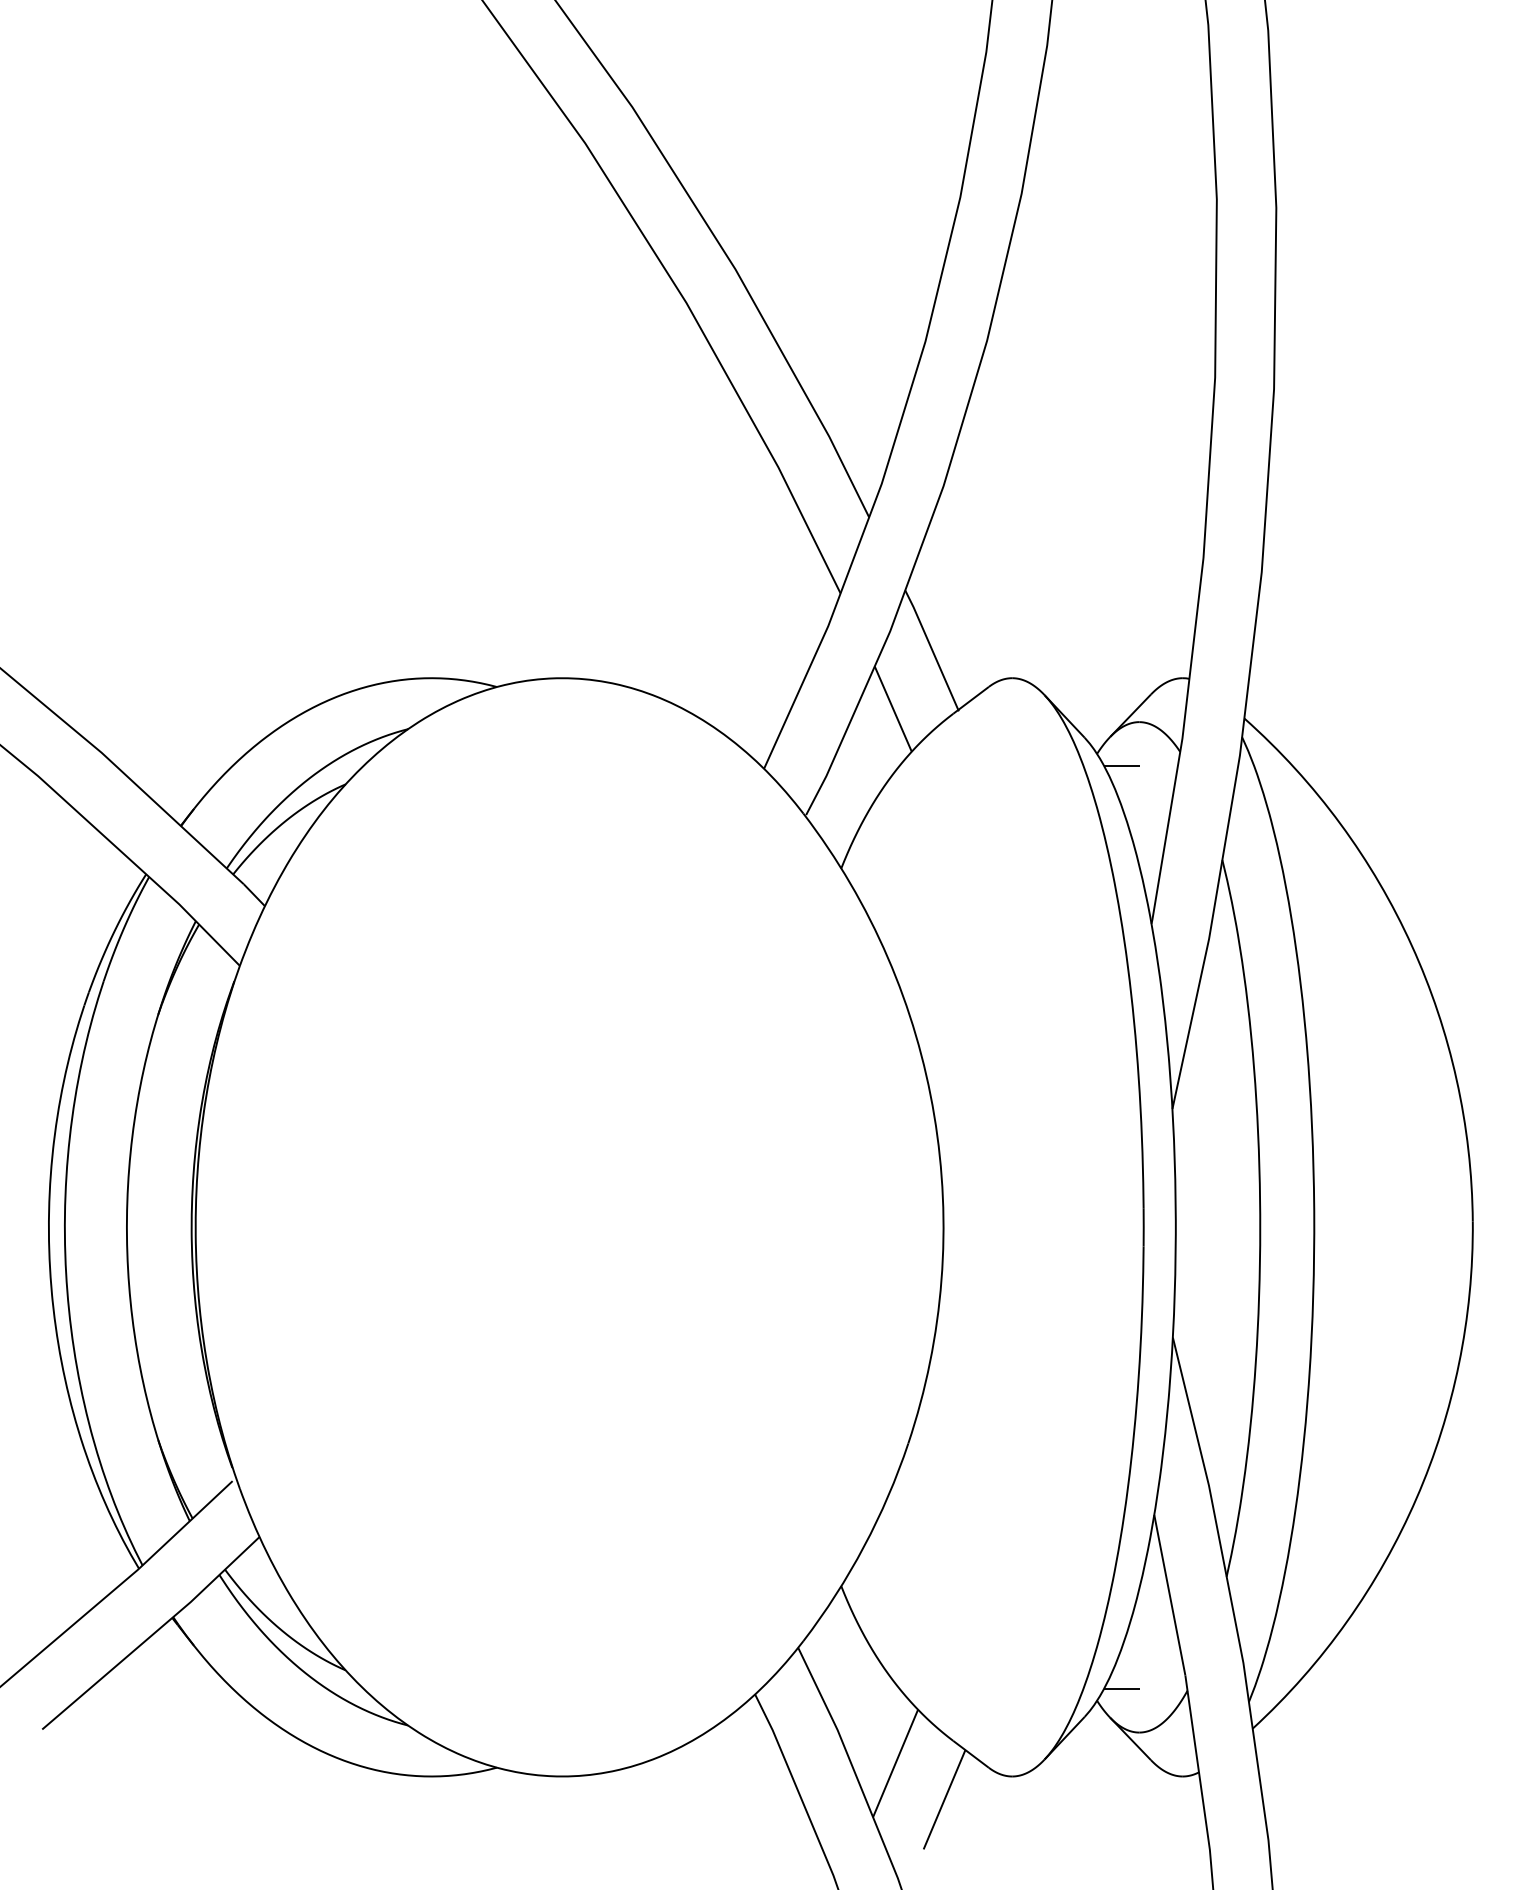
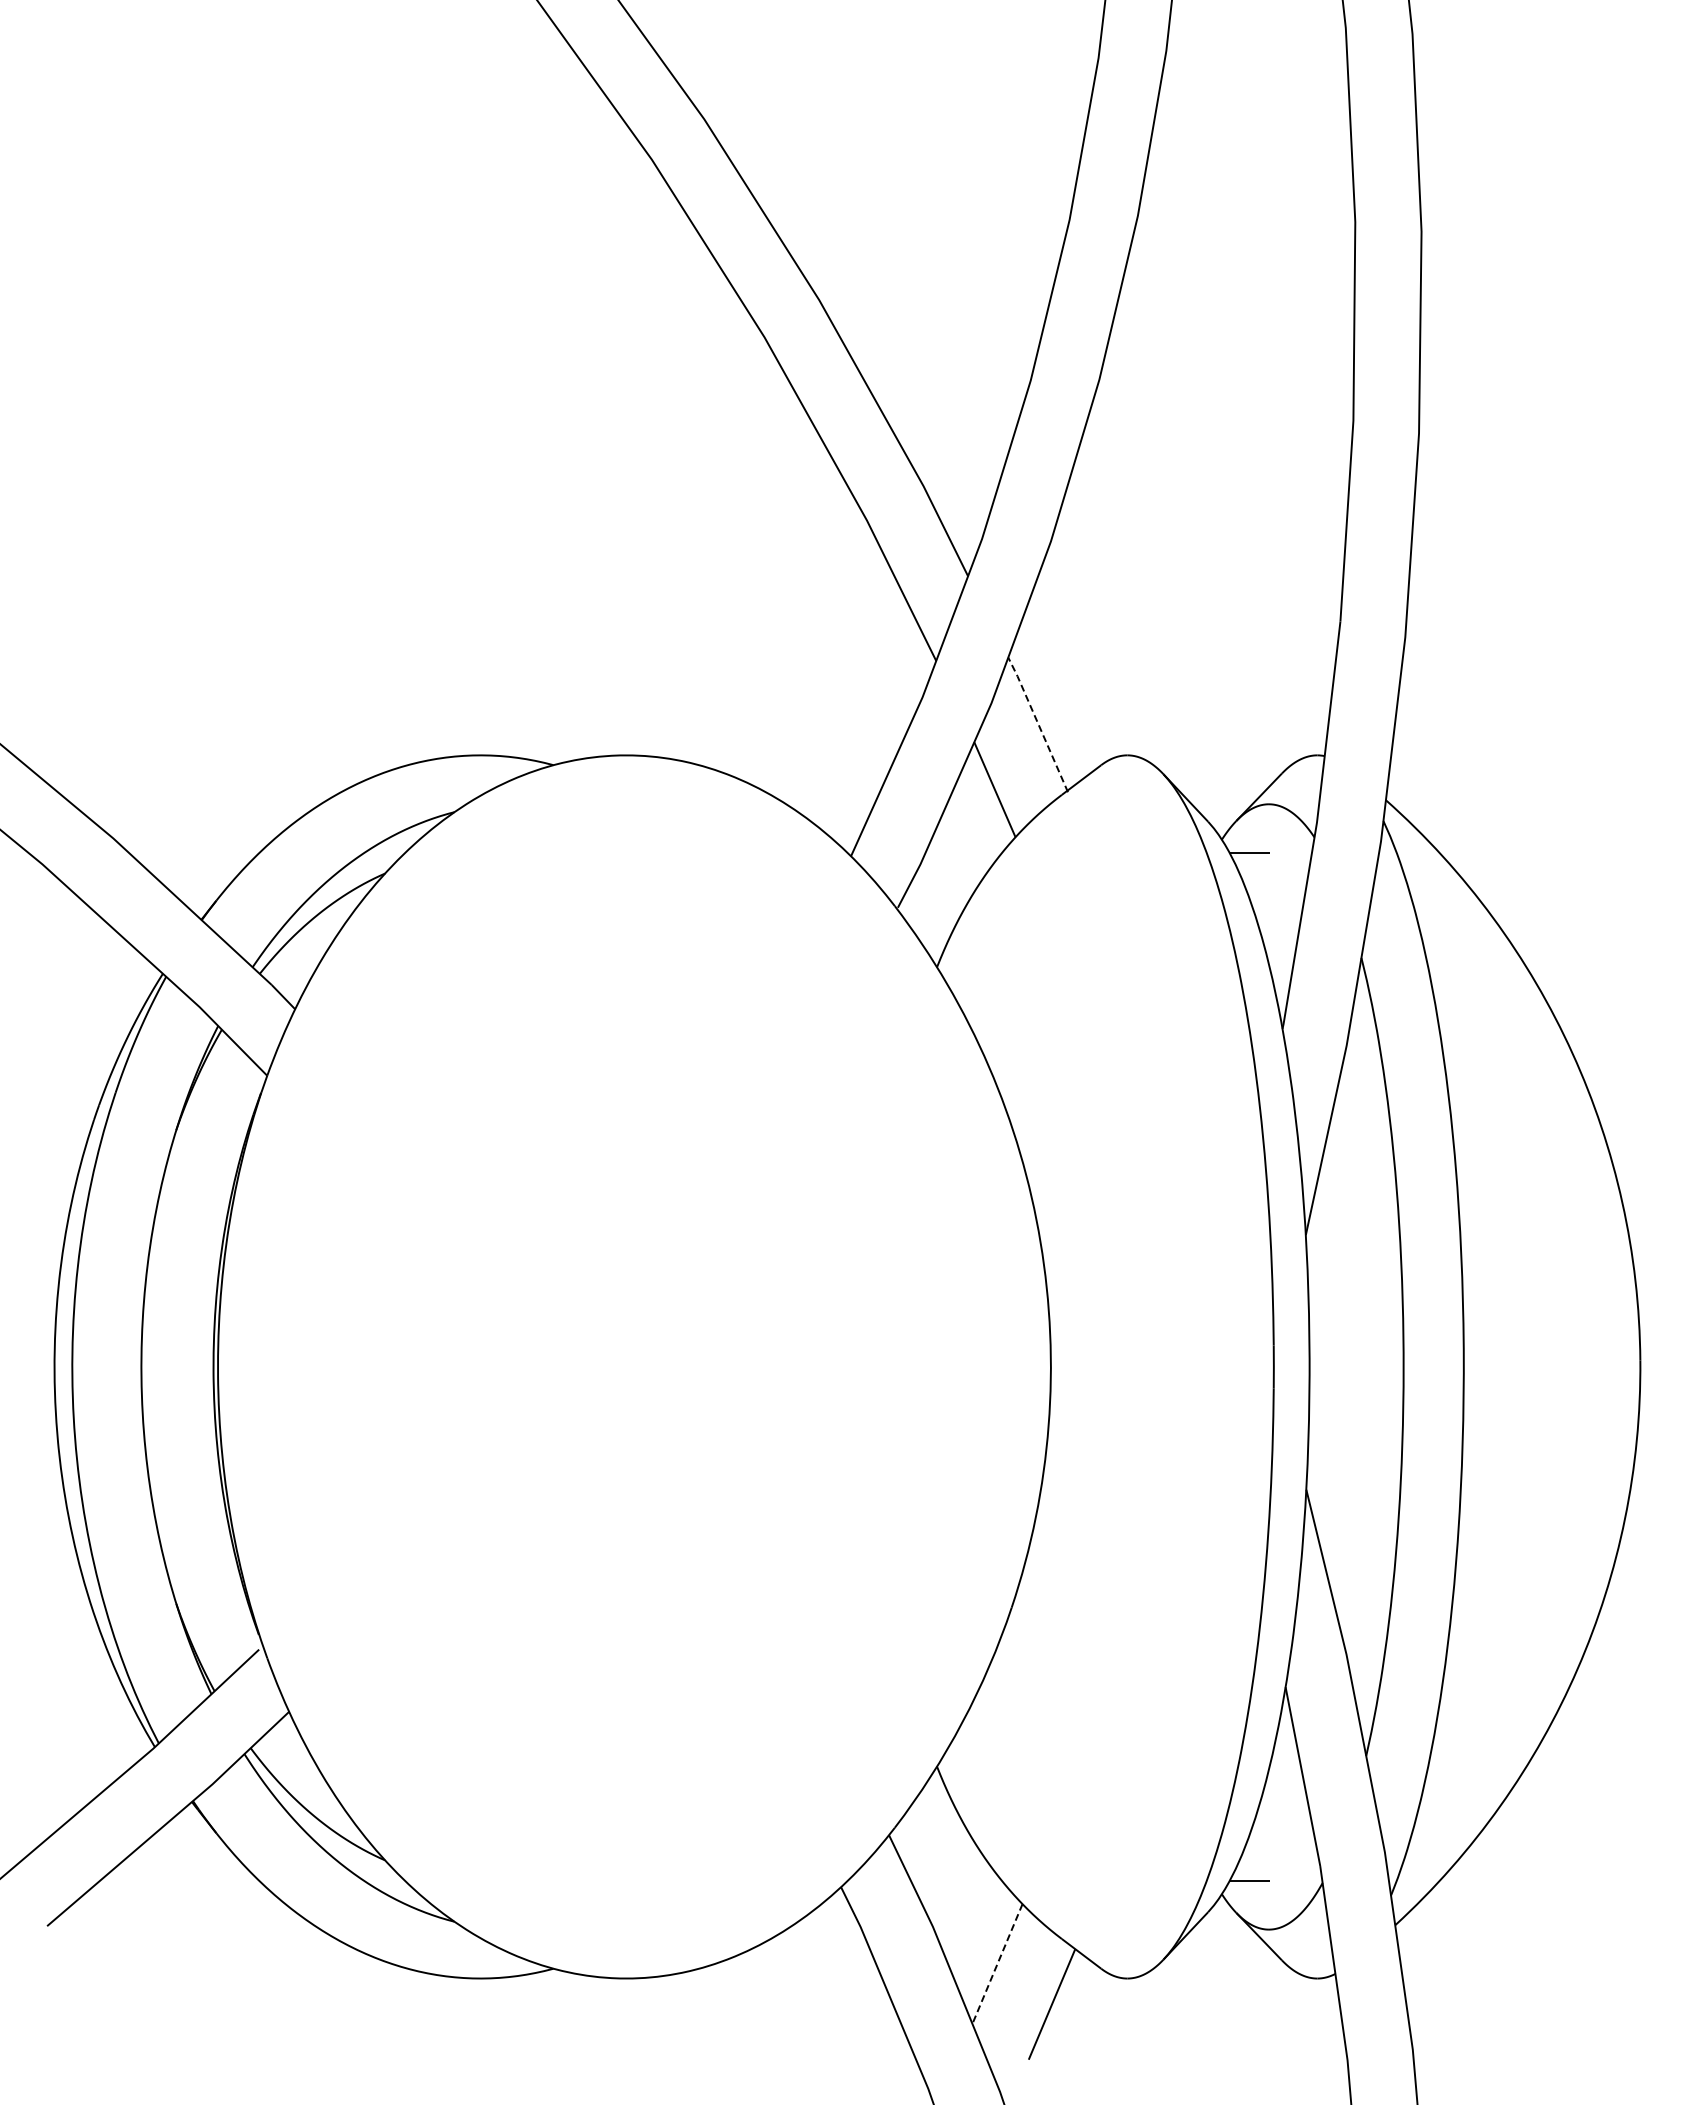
line: (932, 649) -> (1038, 723), solid -> dashed
line: (895, 1762) -> (997, 1963), solid -> dashed

